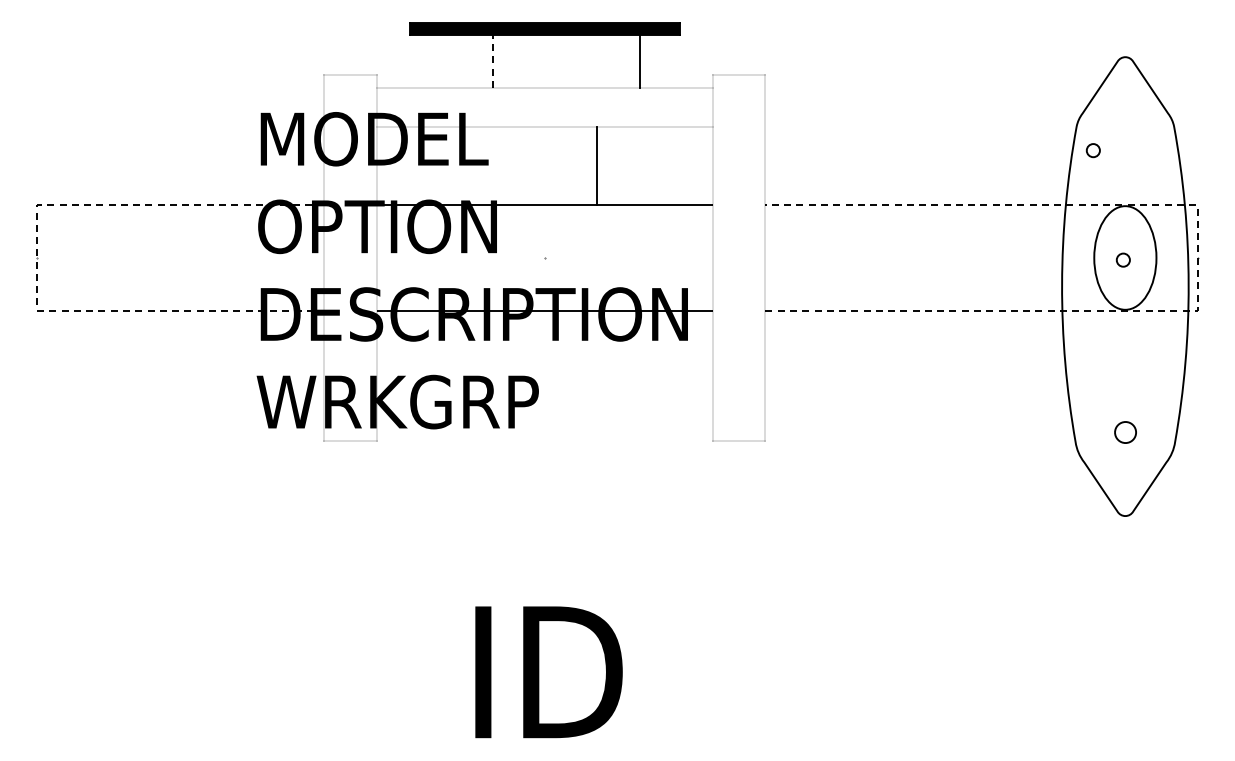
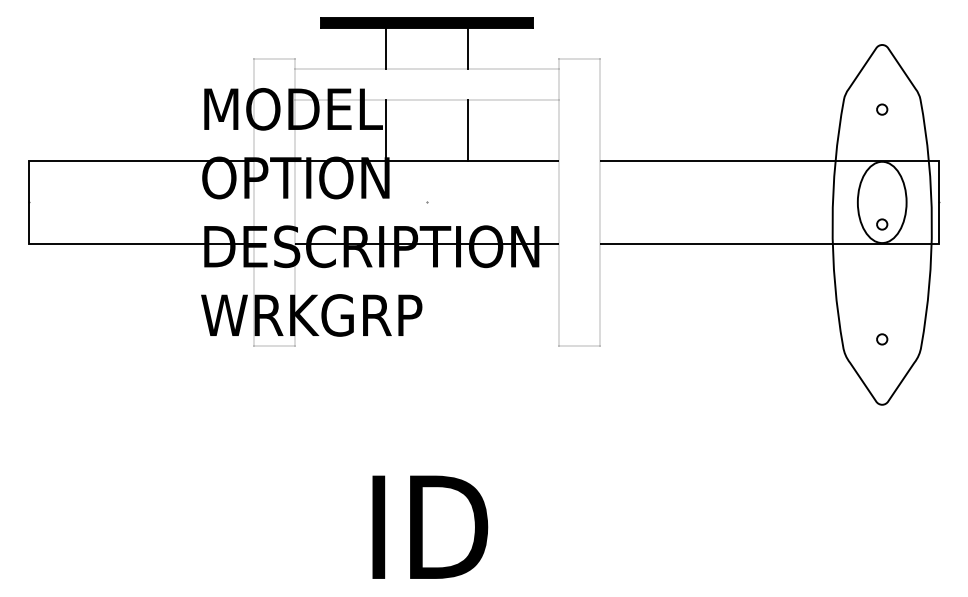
line: (492, 61) -> (385, 48), dashed -> solid
line: (639, 61) -> (467, 48), moved
part: (1092, 150) -> (881, 109), moved
line: (492, 166) -> (385, 130), added
line: (37, 257) -> (29, 202), dashed -> solid
line: (1197, 257) -> (938, 202), dashed -> solid
part: (1122, 259) -> (881, 224), moved
part: (1124, 432) -> (881, 339), size x0.62

